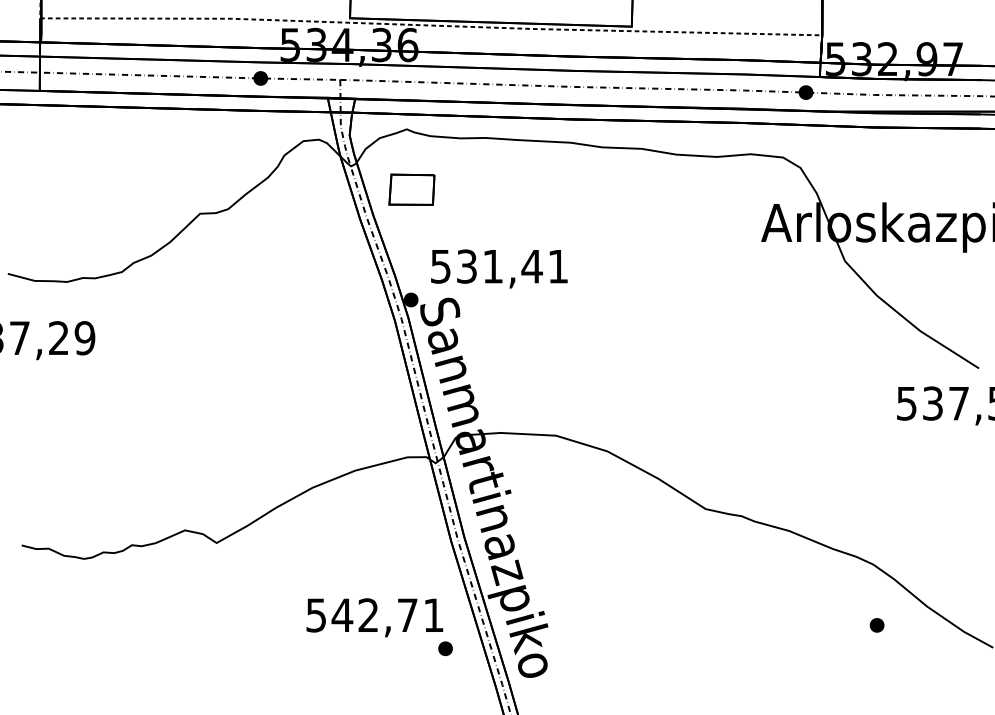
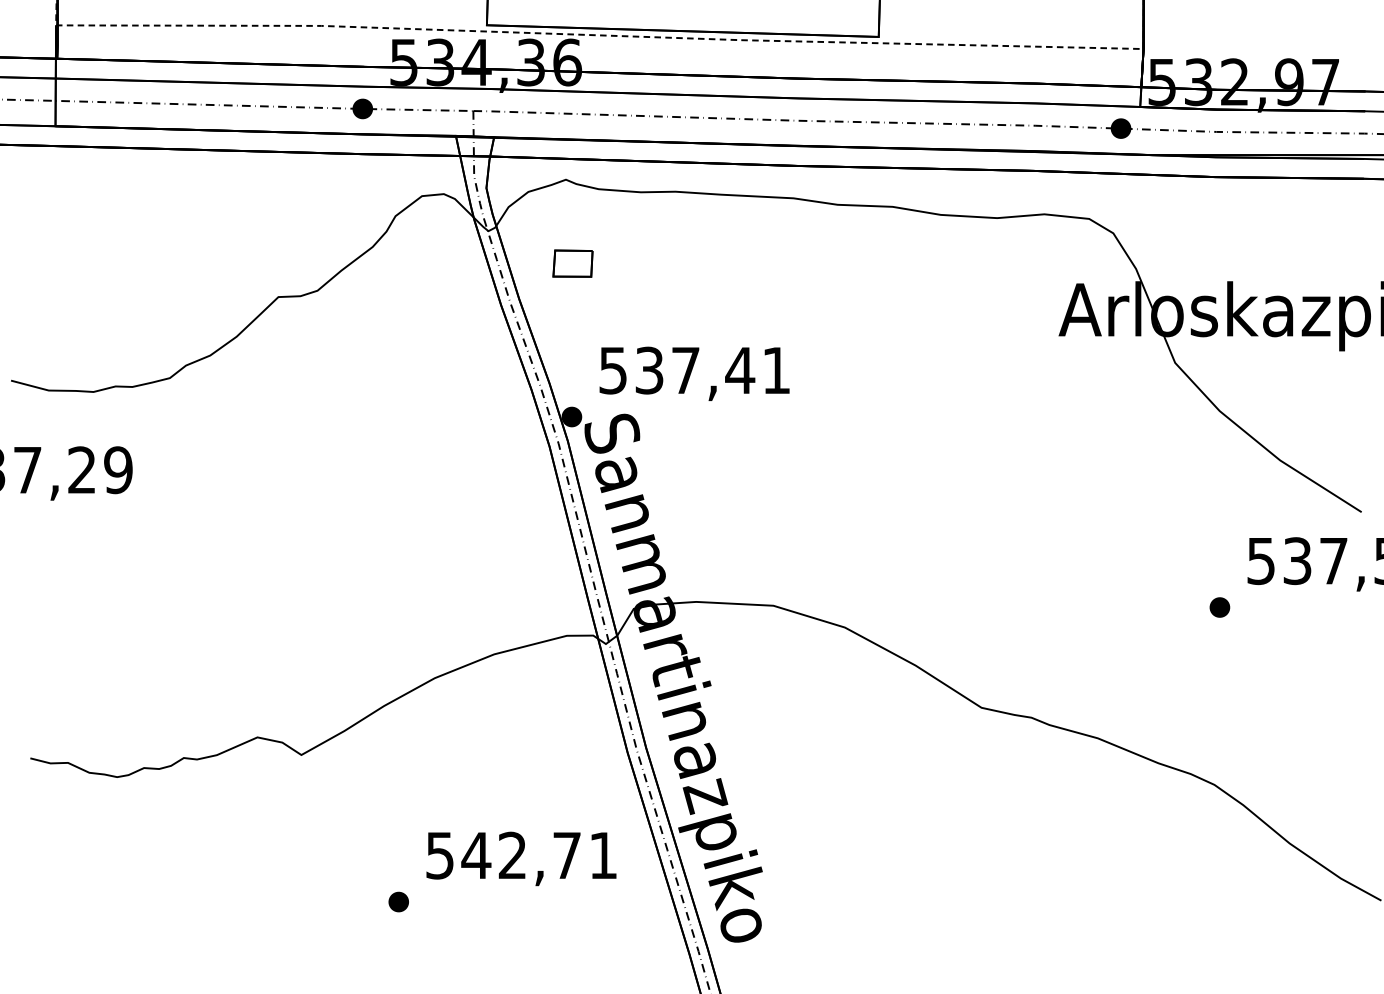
part: (411, 189) -> (572, 263), size x0.62
text: (492, 266) -> (685, 370), 531,41 -> 537,41
part: (876, 625) -> (1219, 607), moved
part: (445, 648) -> (398, 901), moved

